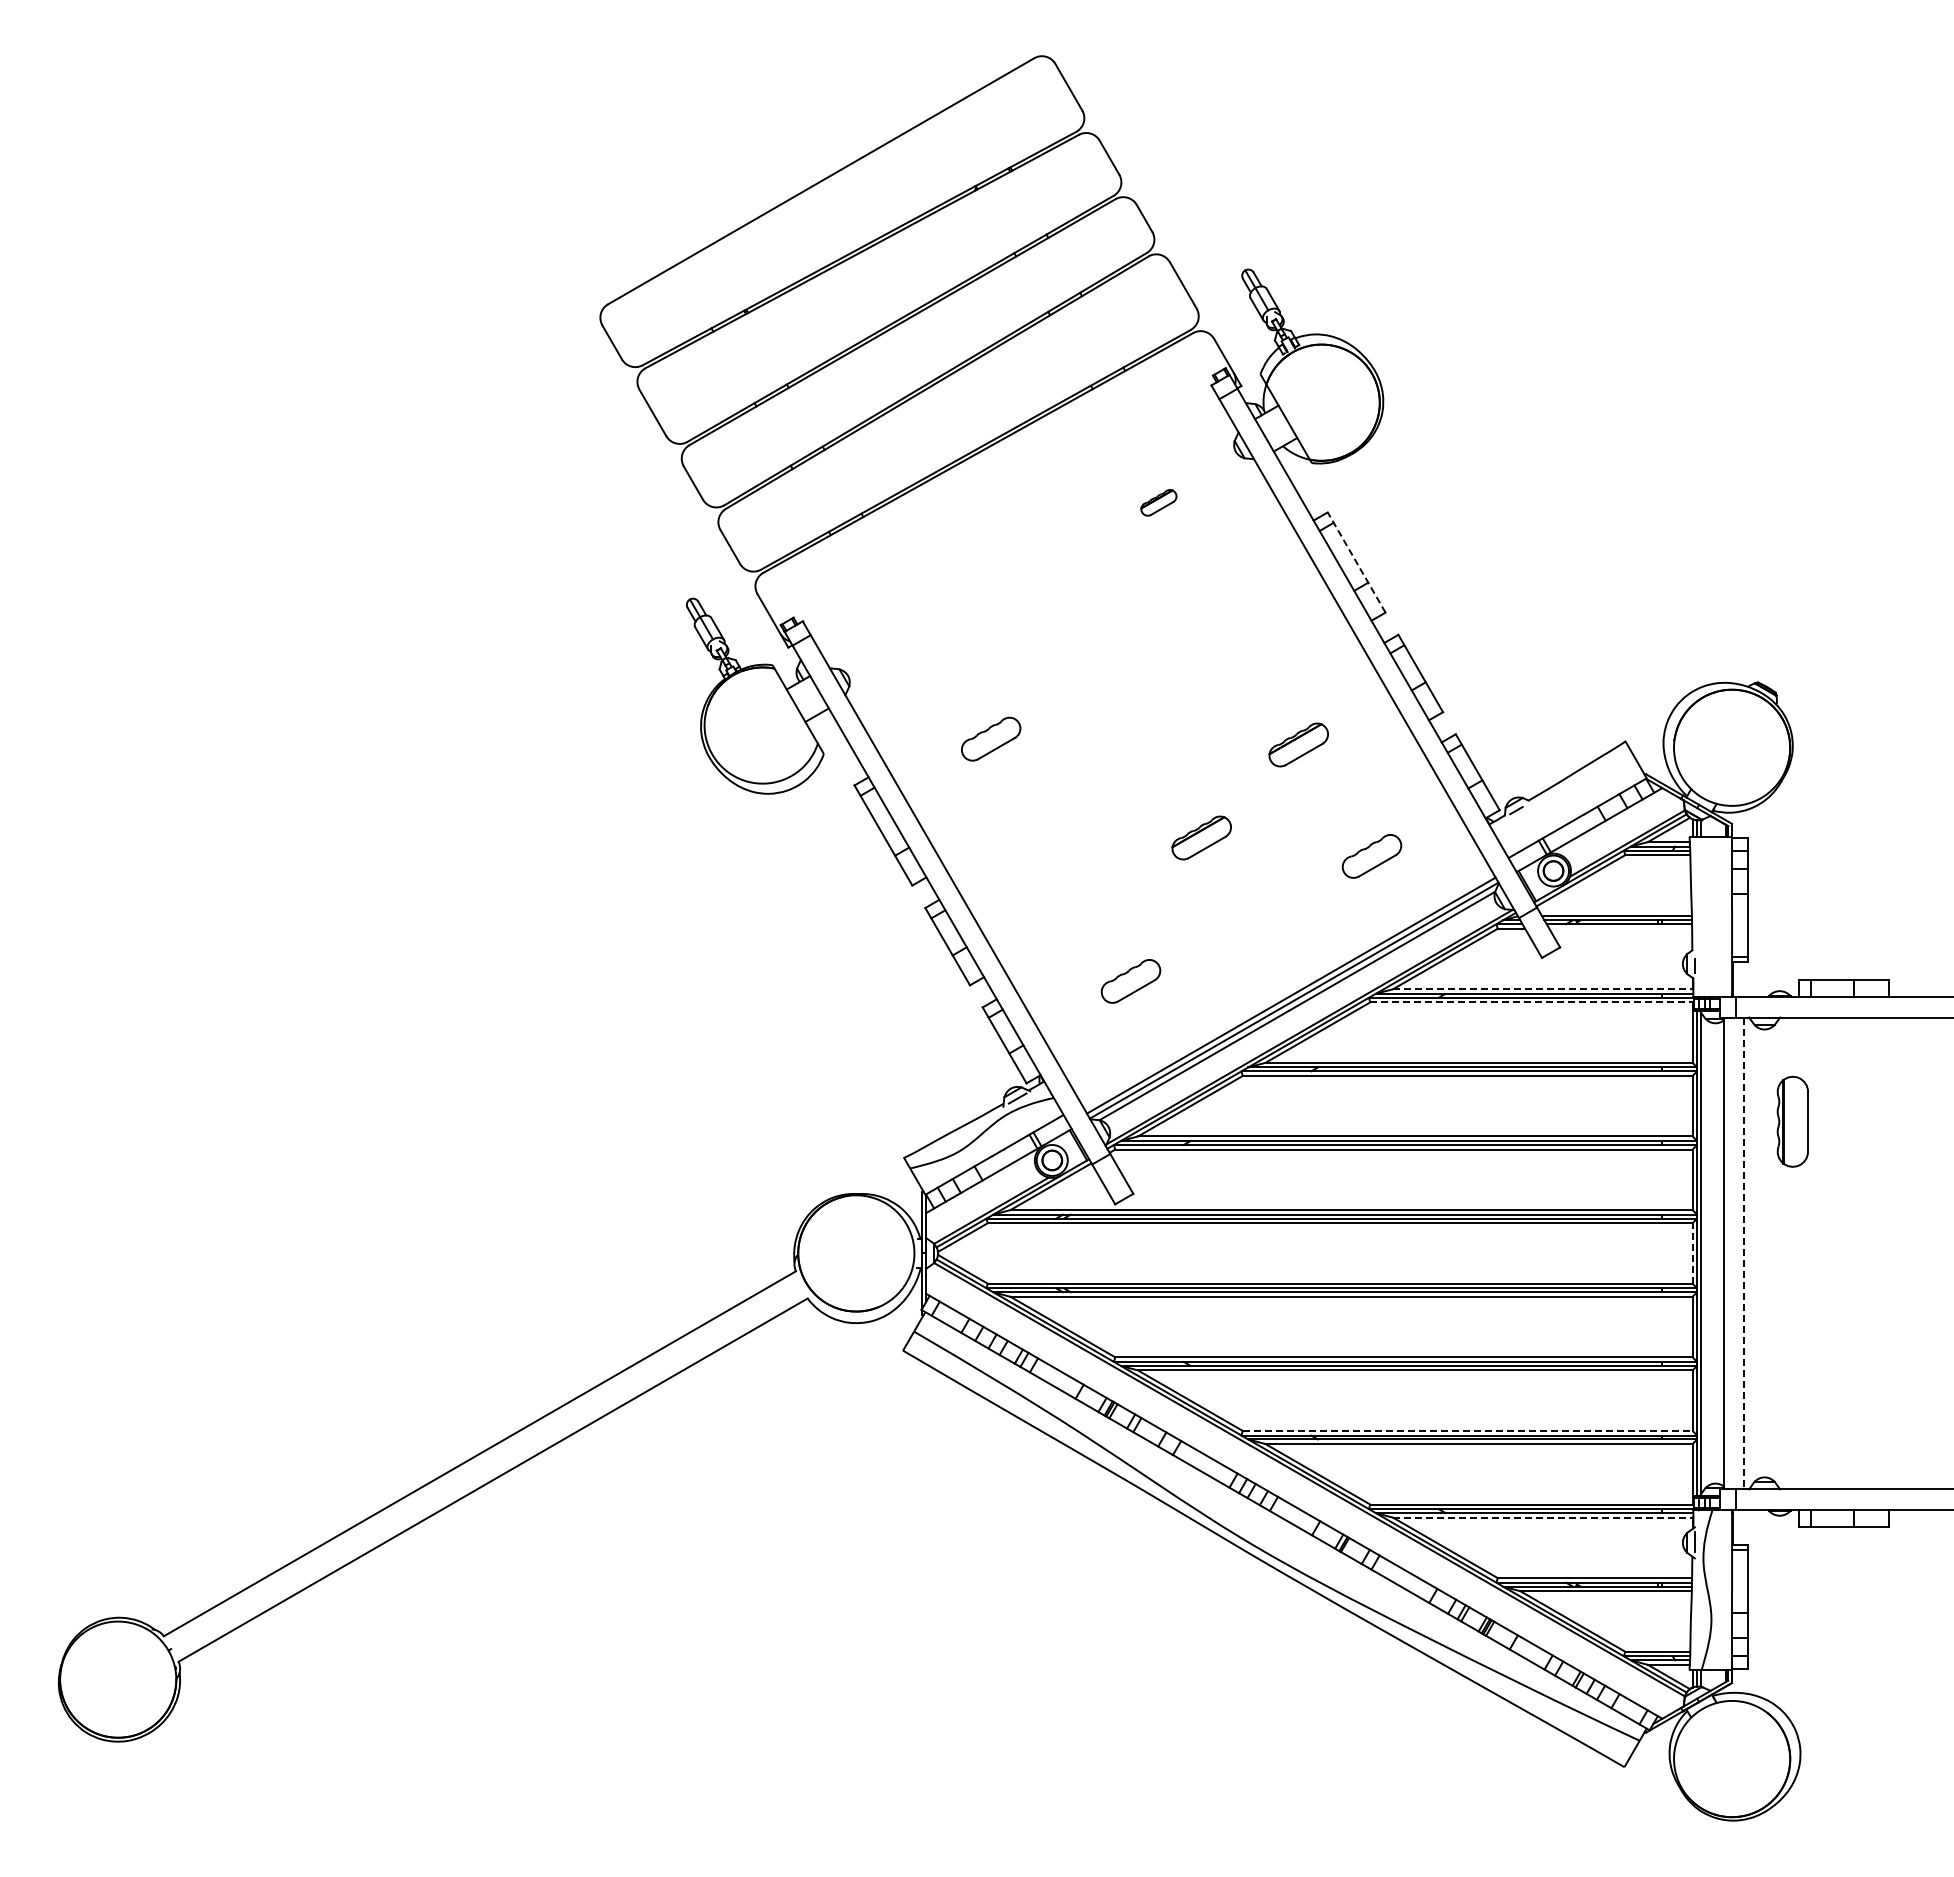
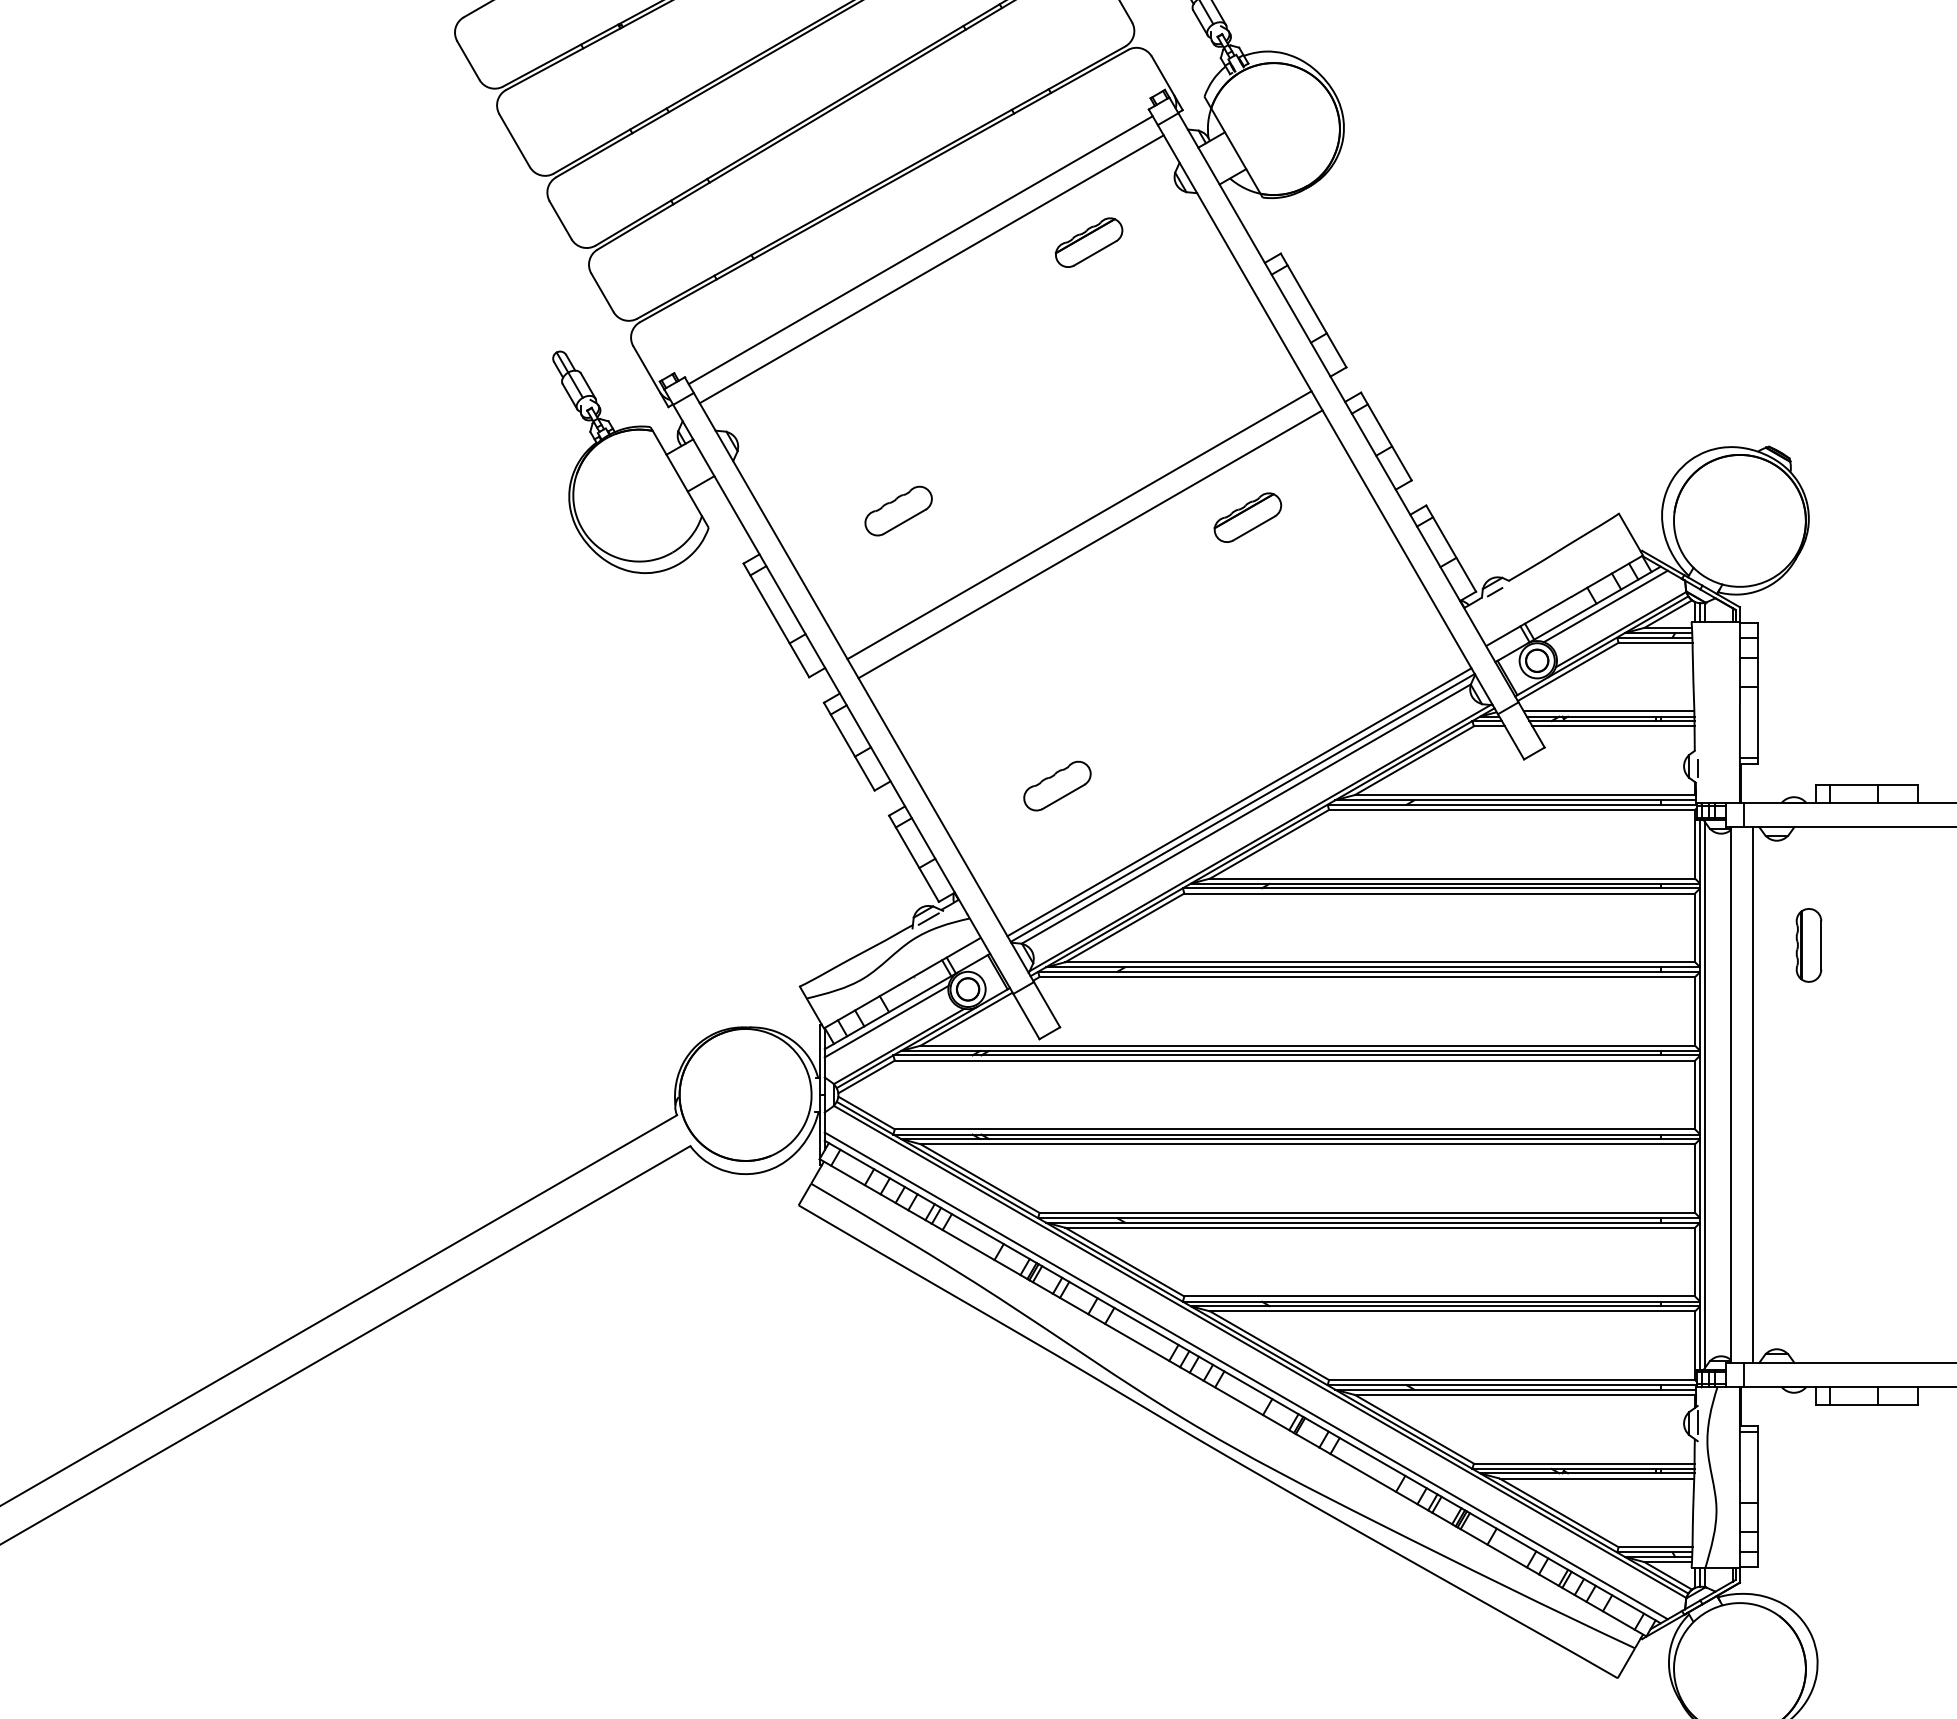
part: (1158, 502) -> (1088, 242), size x1.67
line: (1010, 509) -> (920, 250), added
line: (1019, 526) -> (930, 269), added
line: (1356, 562) -> (1313, 310), dashed -> solid
line: (1150, 751) -> (1079, 525), added
line: (1159, 768) -> (1089, 544), added
line: (1613, 822) -> (1605, 605), added
part: (1201, 837) -> (1137, 622), removed
part: (1371, 856) -> (1330, 644), removed
line: (1620, 928) -> (1613, 726), added
line: (1542, 989) -> (1524, 795), dashed -> solid
line: (1531, 1002) -> (1512, 810), dashed -> solid
part: (1792, 1121) -> (1808, 945), size x0.71
line: (980, 1188) -> (886, 1021), added
line: (1692, 1252) -> (1694, 1093), dashed -> solid
line: (1743, 1253) -> (1752, 1095), dashed -> solid
line: (1467, 1430) -> (1439, 1296), dashed -> solid
line: (1297, 1500) -> (1246, 1375), added
line: (1542, 1517) -> (1524, 1394), dashed -> solid

